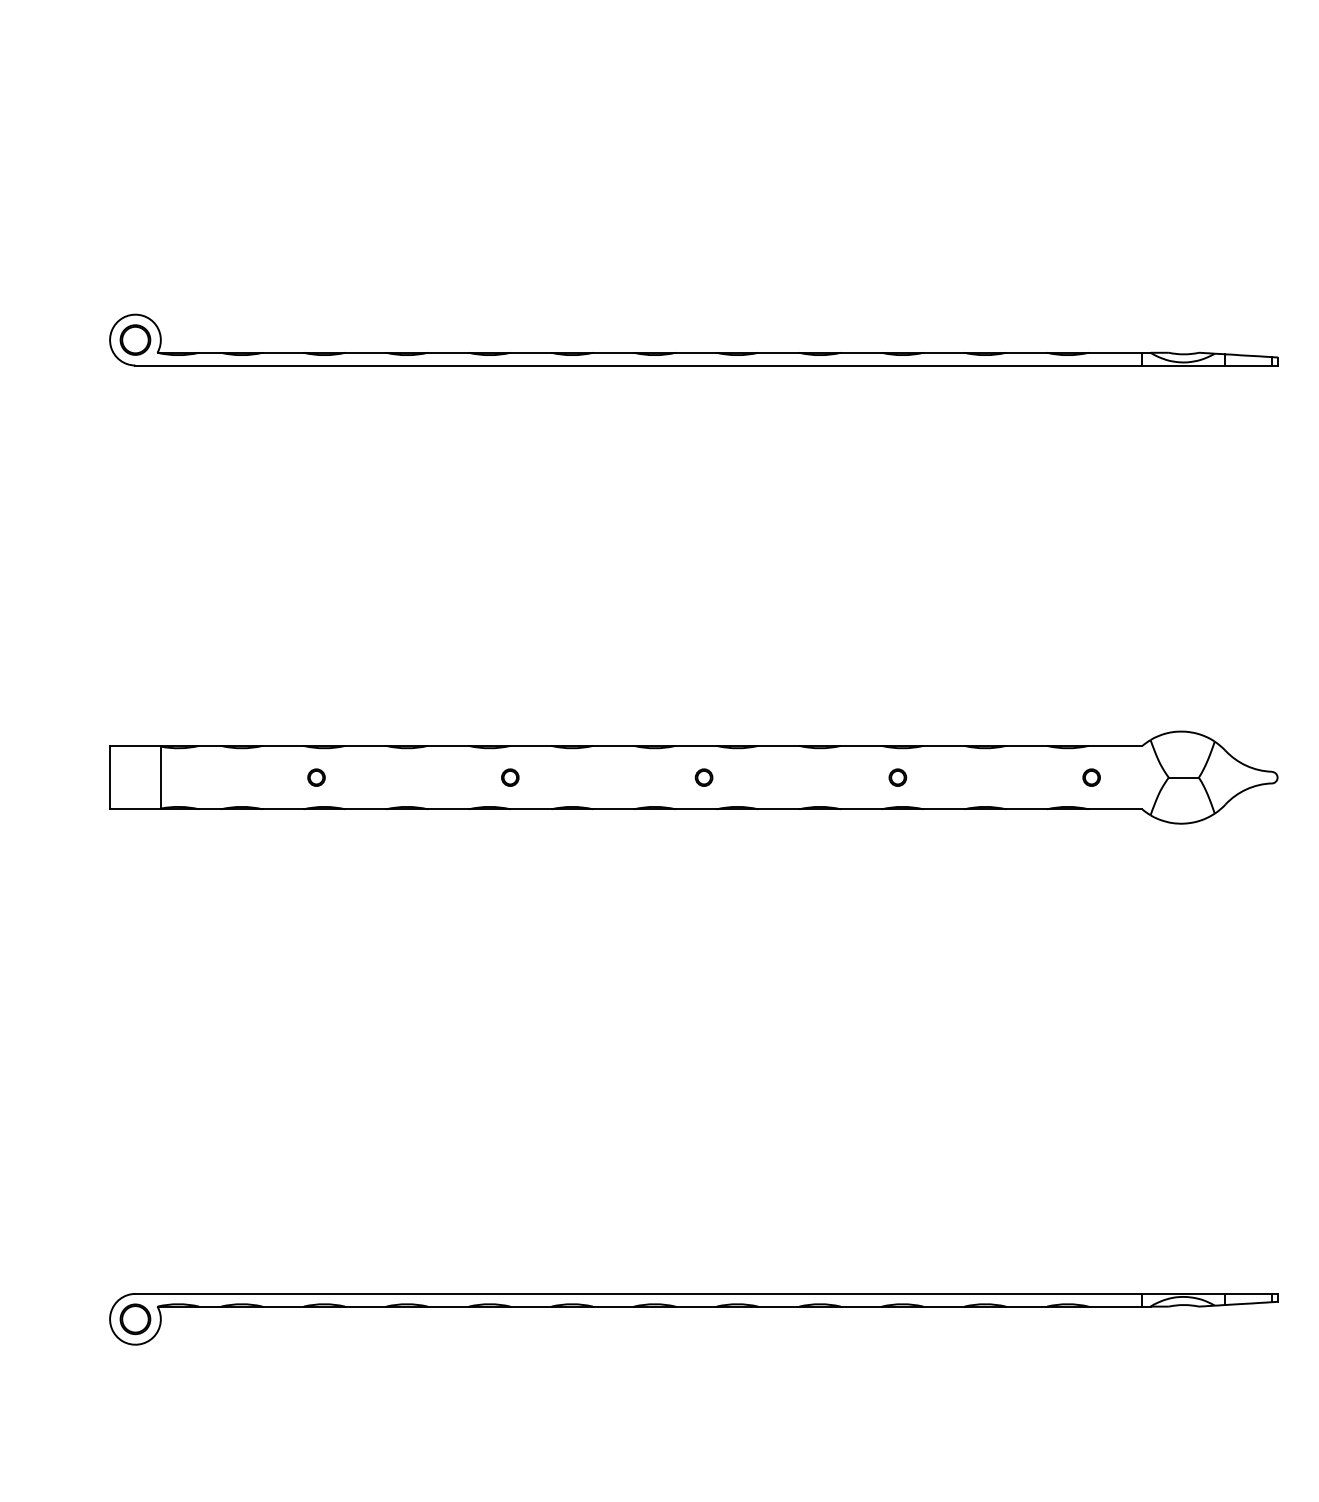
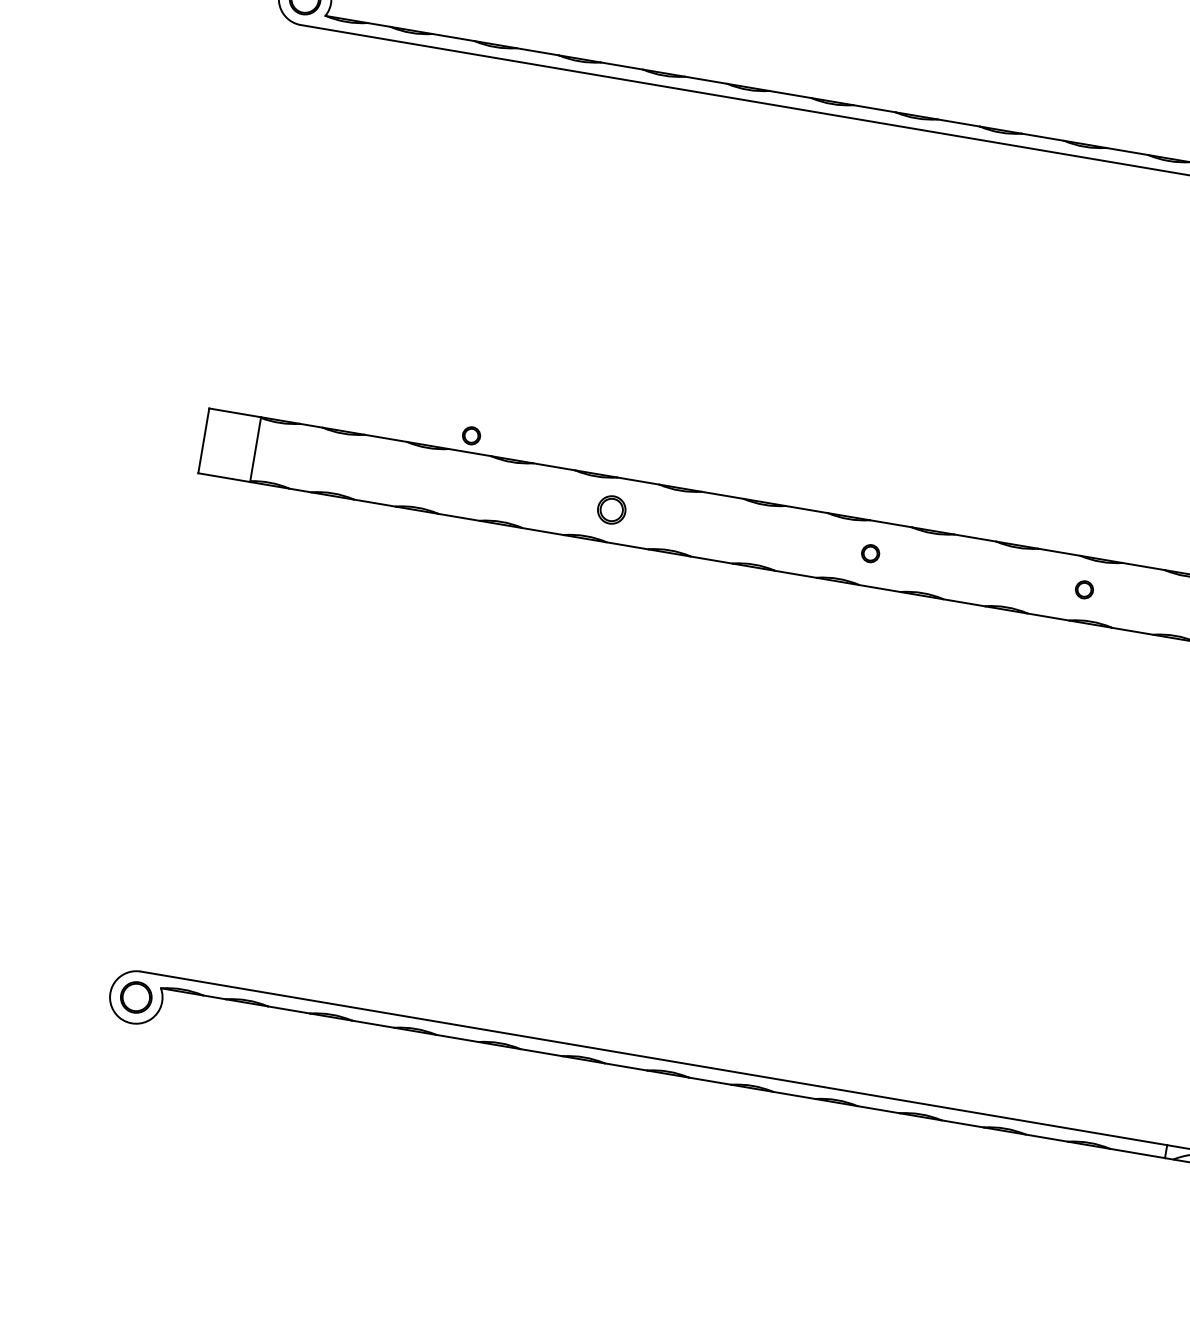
circle: (316, 777) -> (471, 435), moved
circle: (510, 777) -> (612, 509), size x1.6
part: (703, 777) -> (870, 553), moved
part: (897, 777) -> (1084, 589), moved

